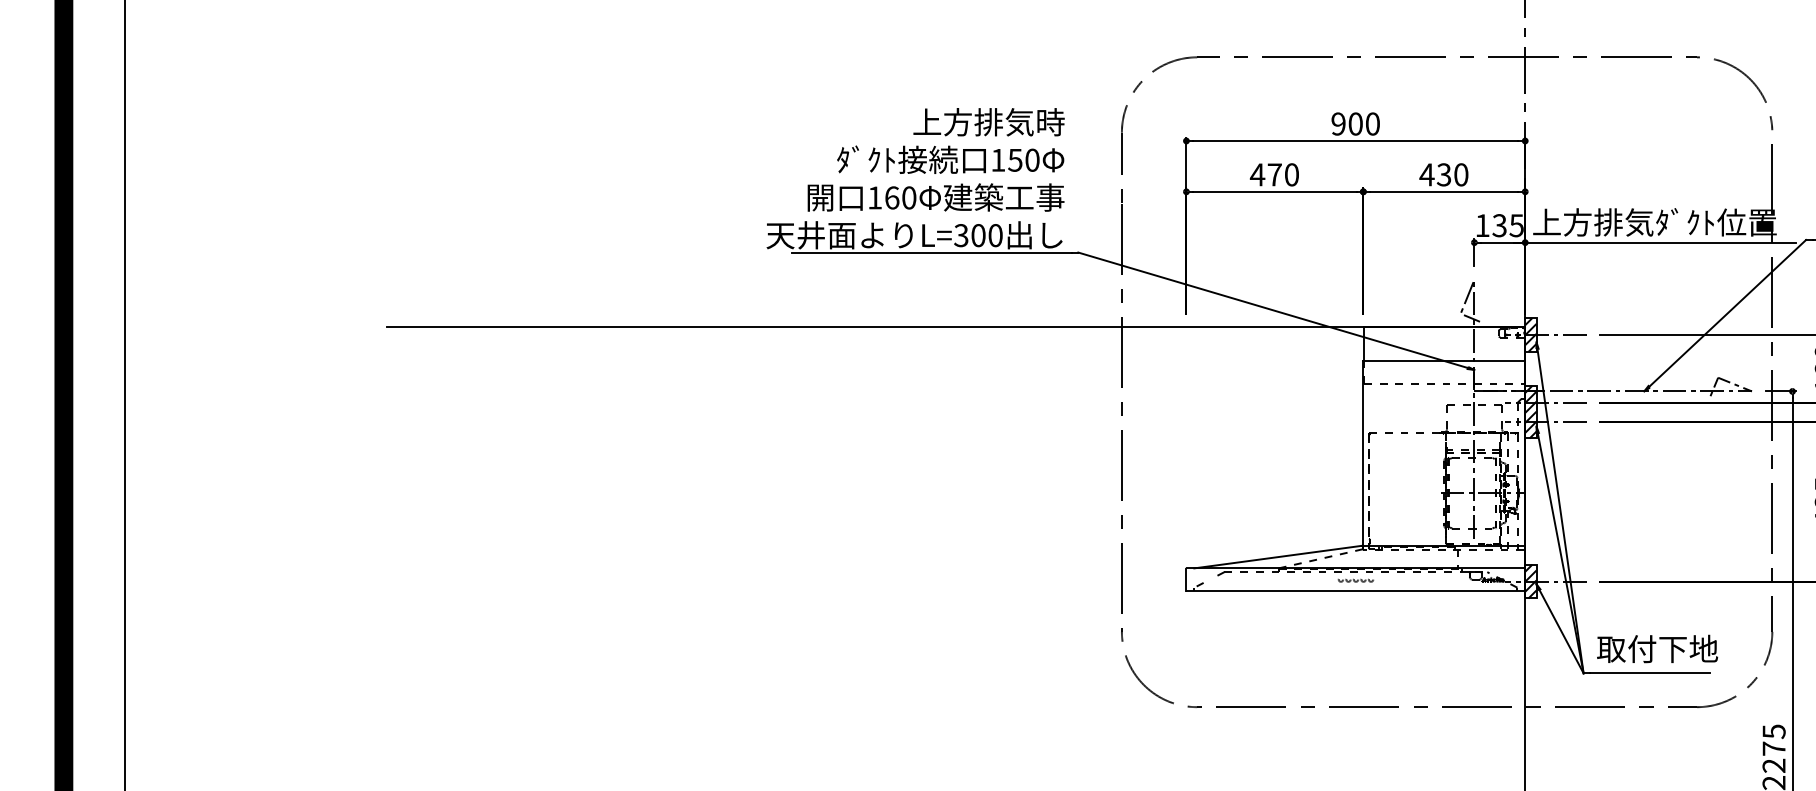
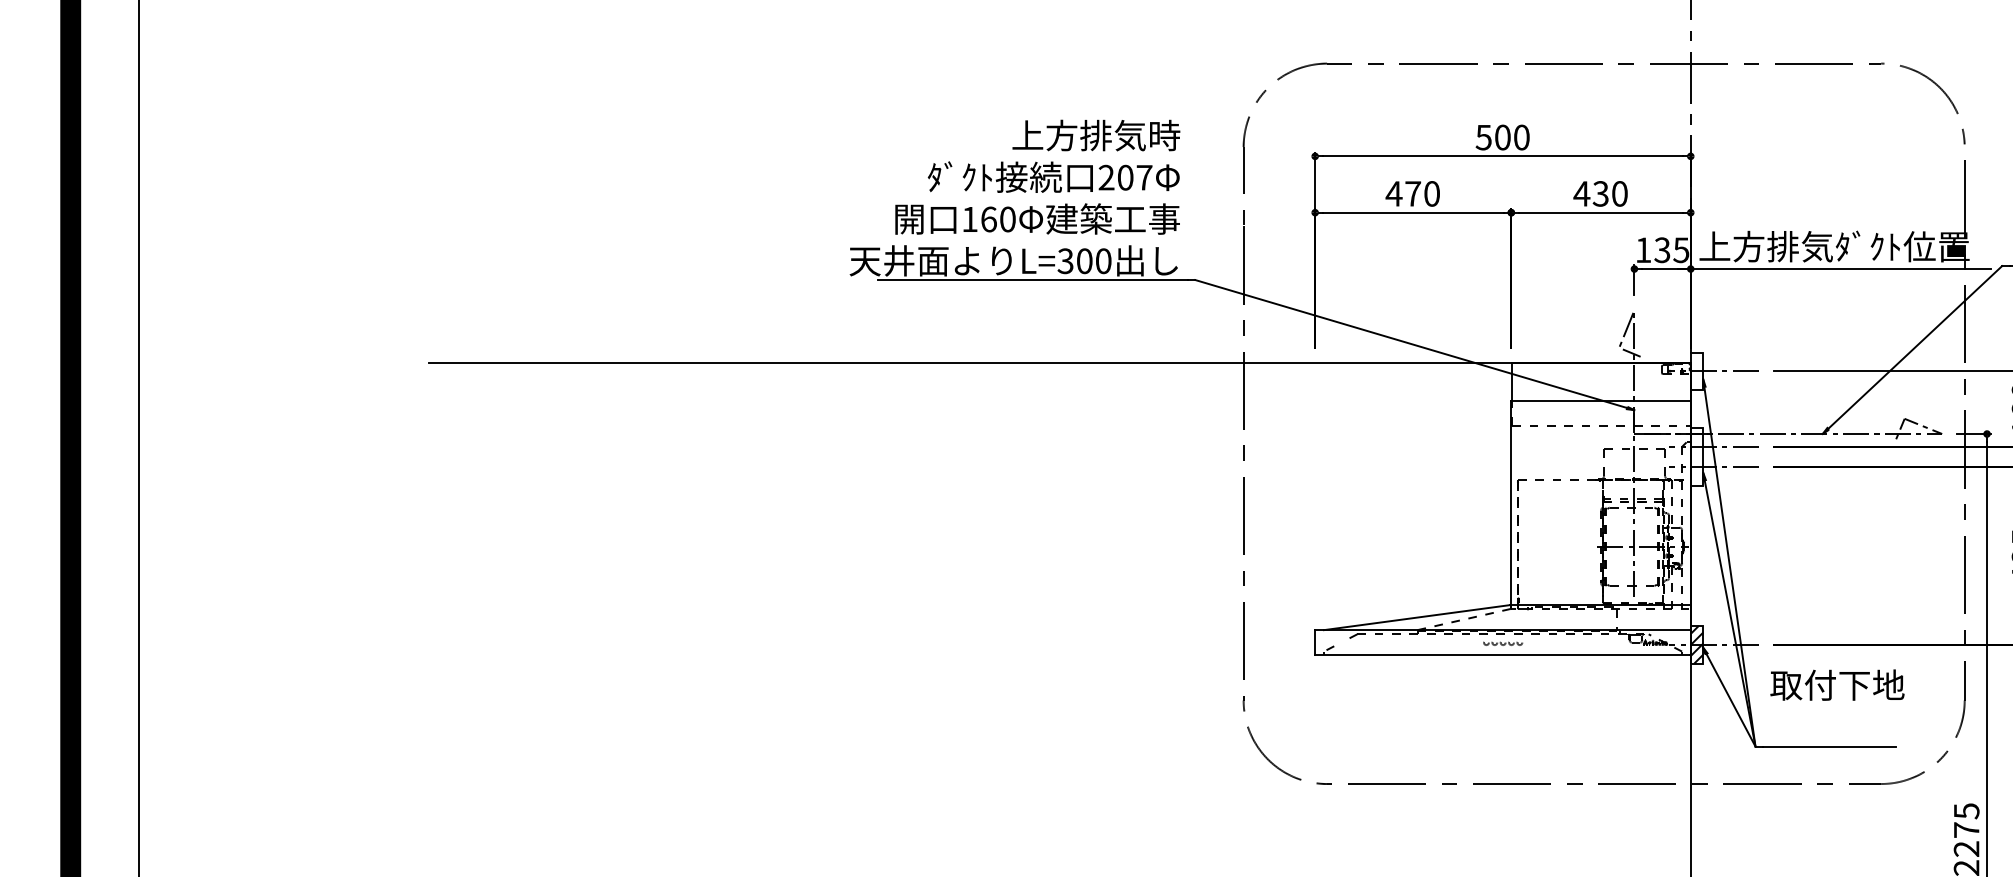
text: (1338, 123) -> (1483, 136), 900 -> 500
text: (1015, 159) -> (1125, 176), 150 -> 207
hatch: (1530, 334) -> (1696, 370), removed
hatch: (1530, 411) -> (1696, 456), removed
text: (1657, 648) -> (1837, 684), moved

